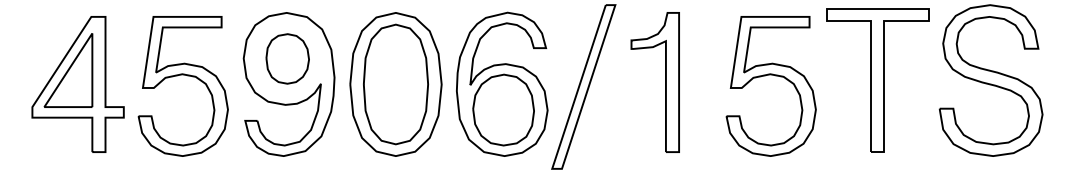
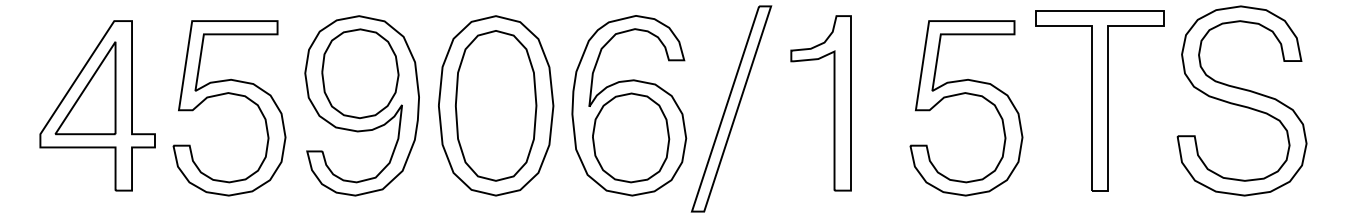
part: (287, 58) -> (360, 73), size x1.43

